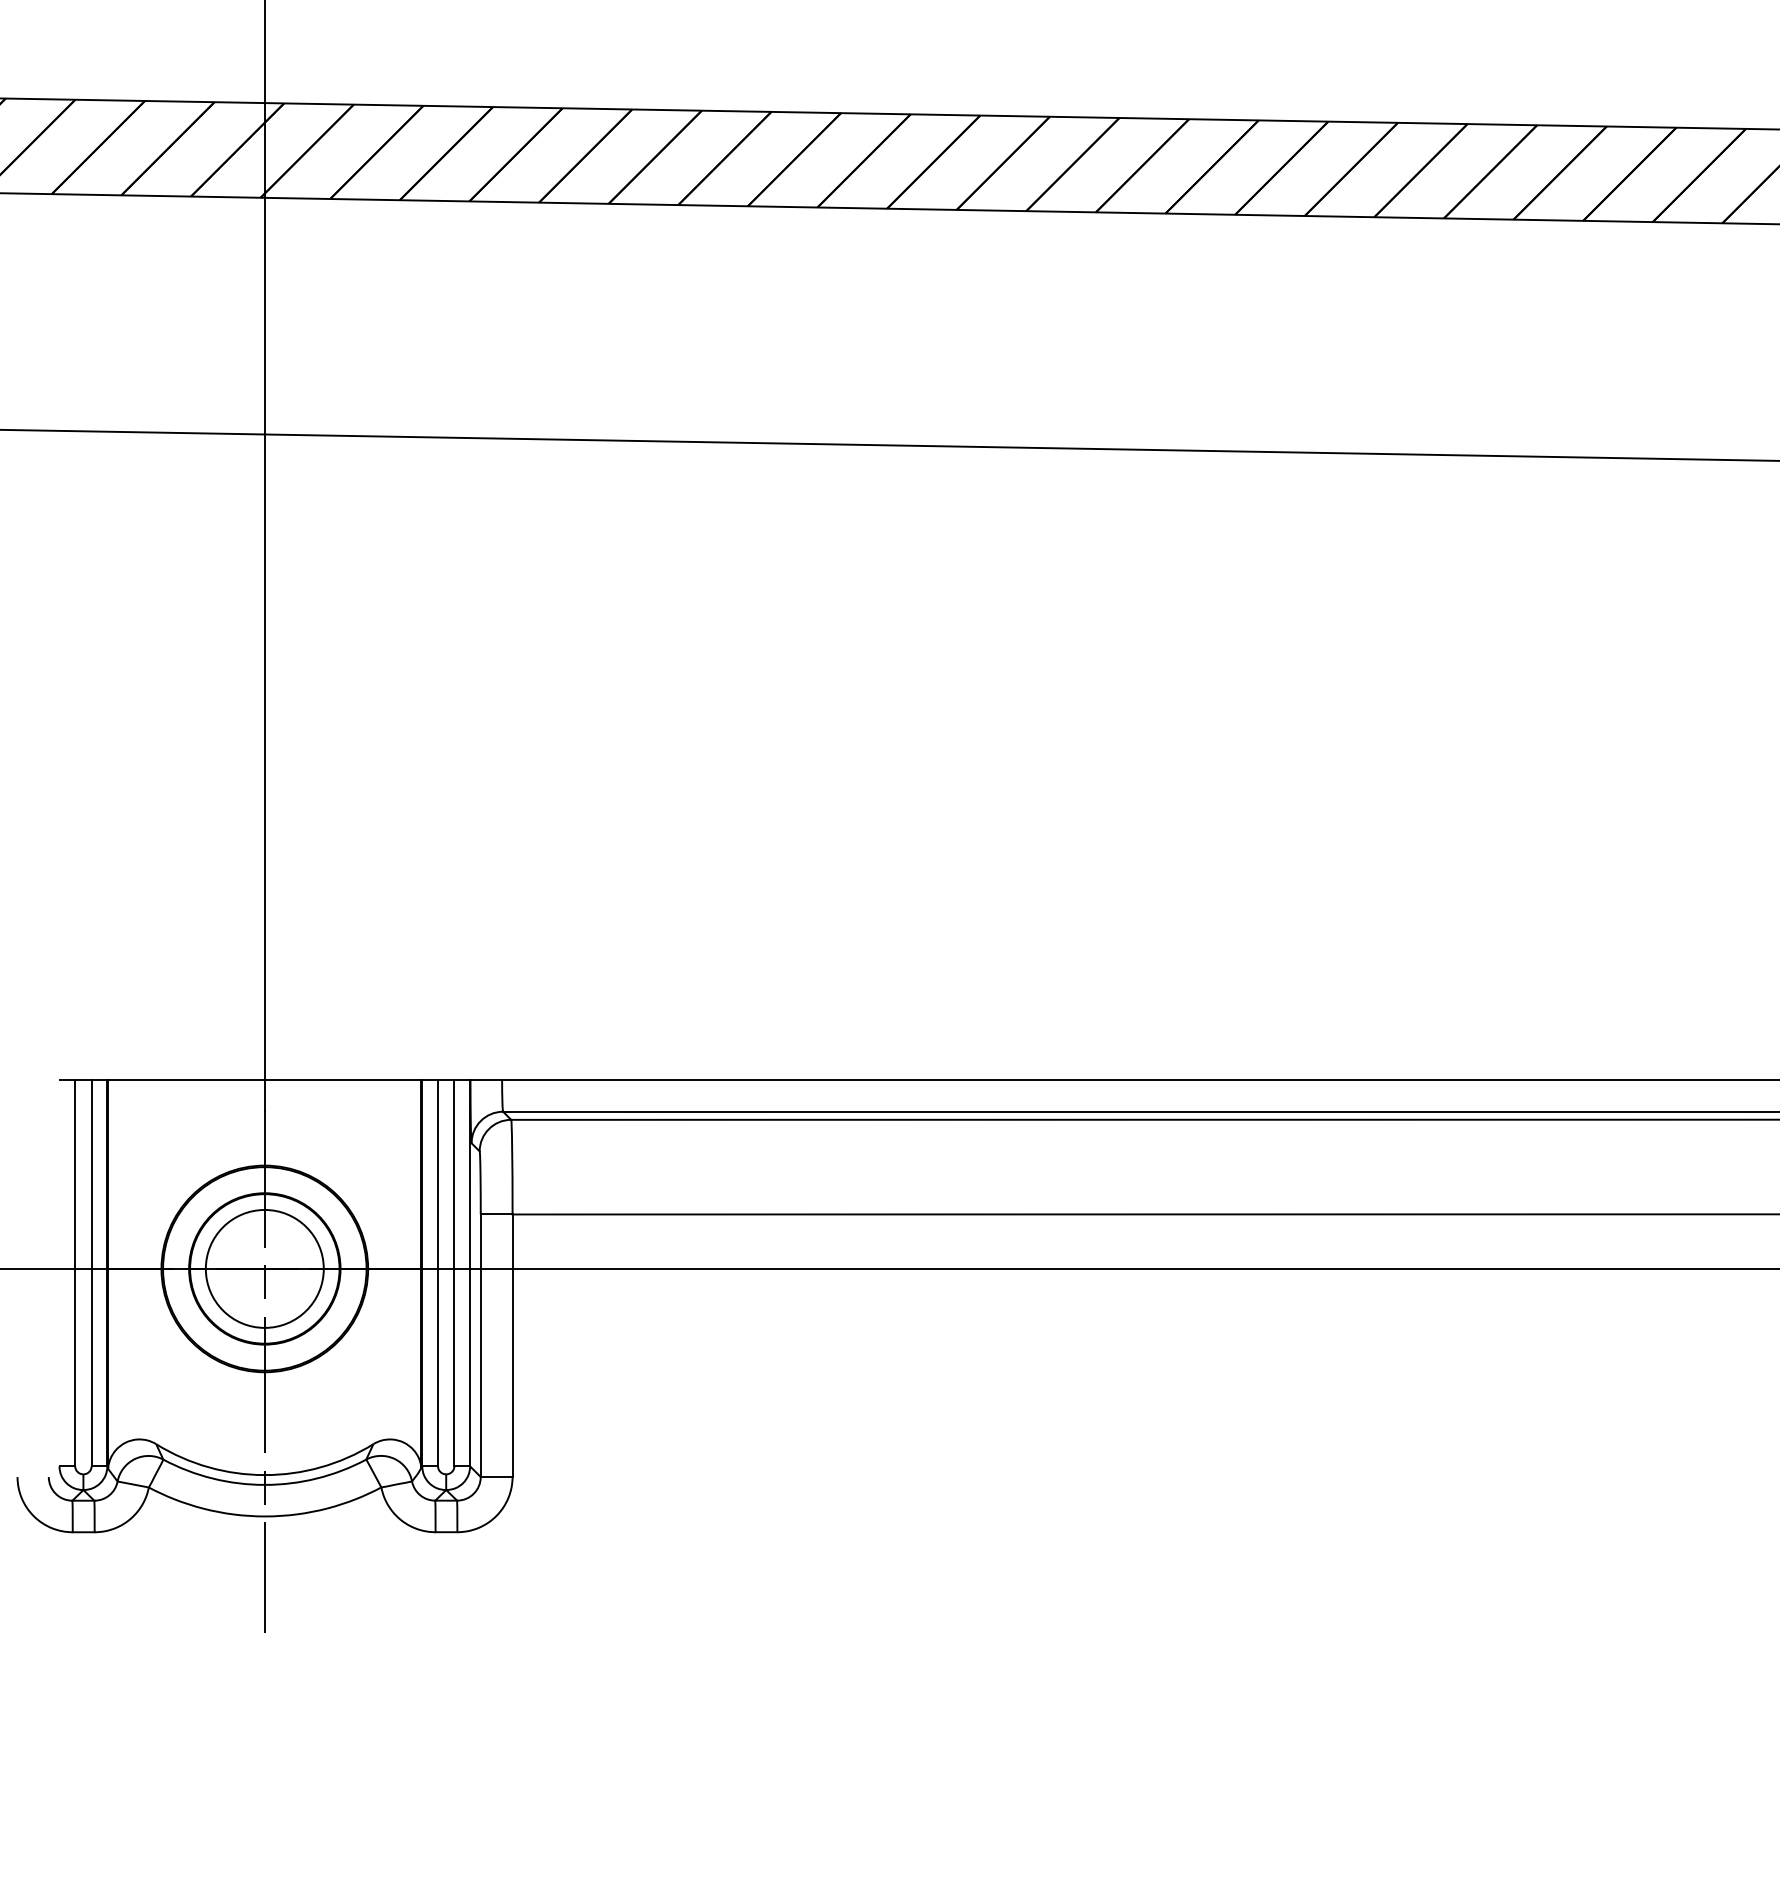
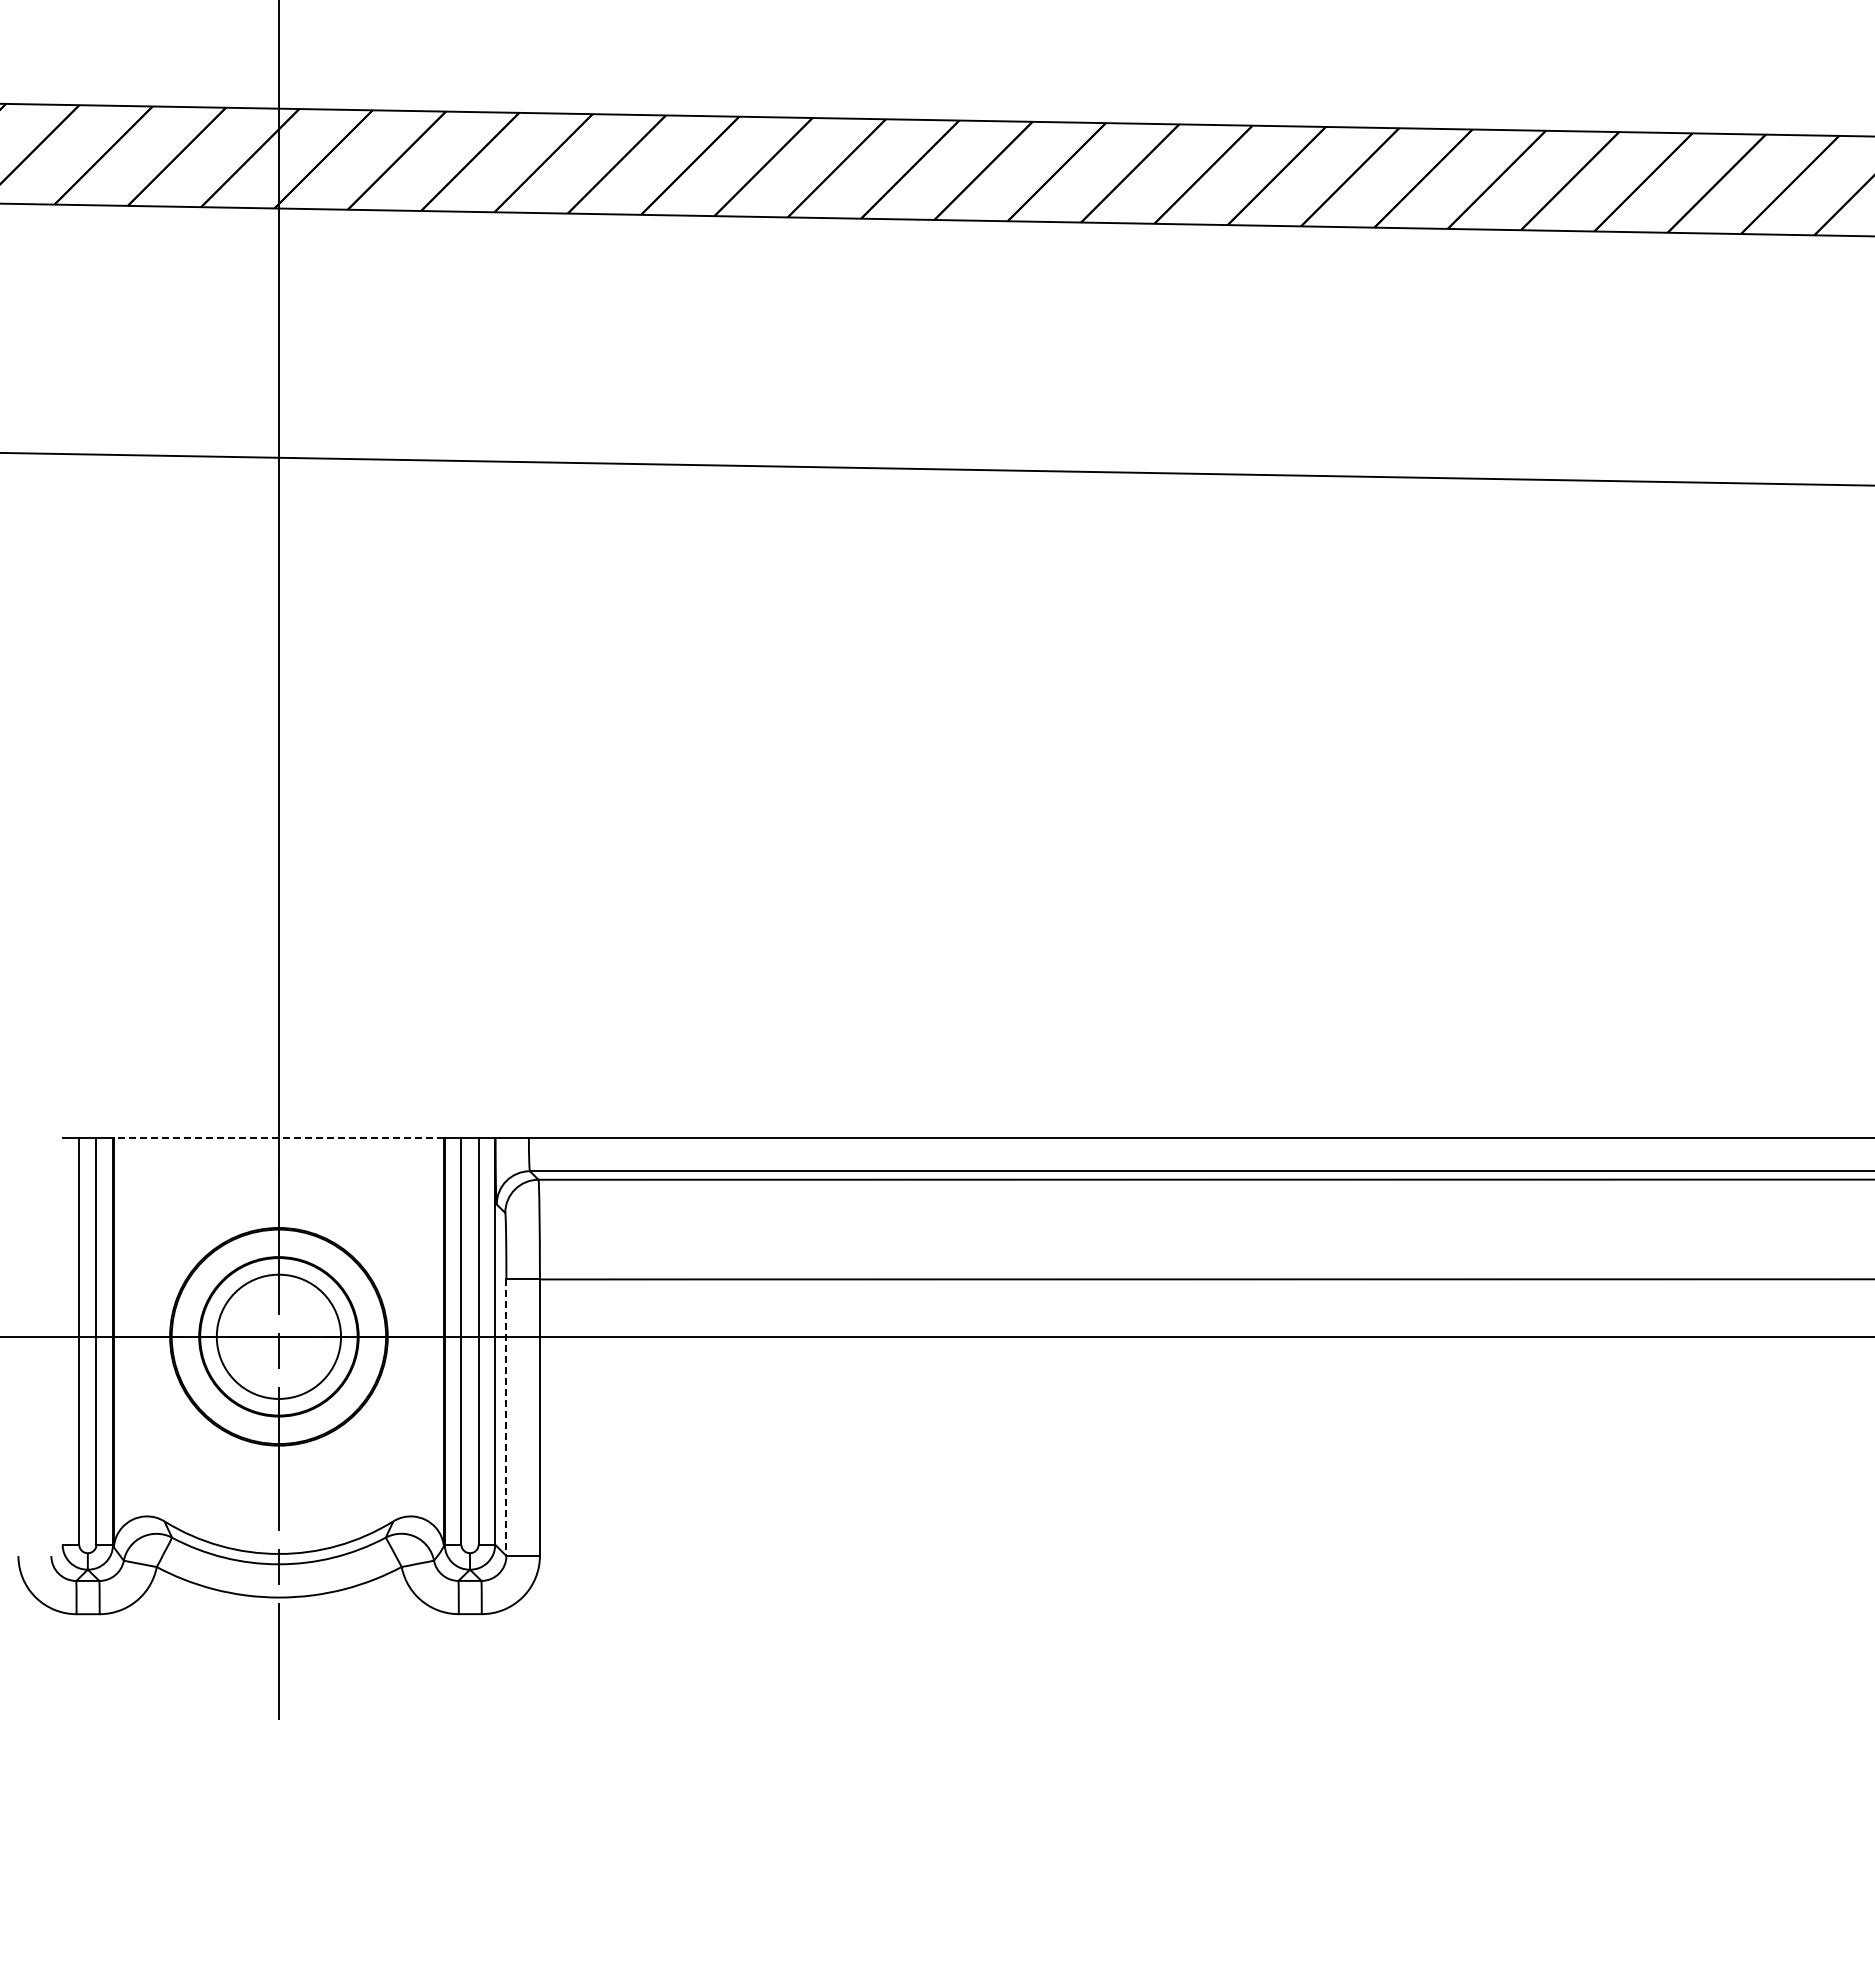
line: (264, 1080) -> (278, 1138), solid -> dashed
line: (480, 1346) -> (506, 1418), solid -> dashed

